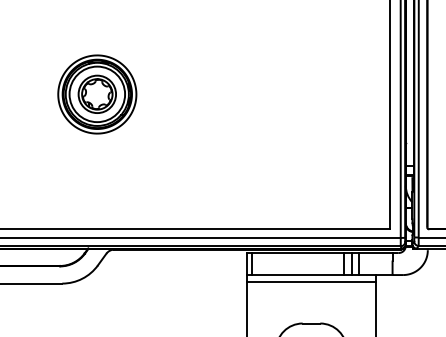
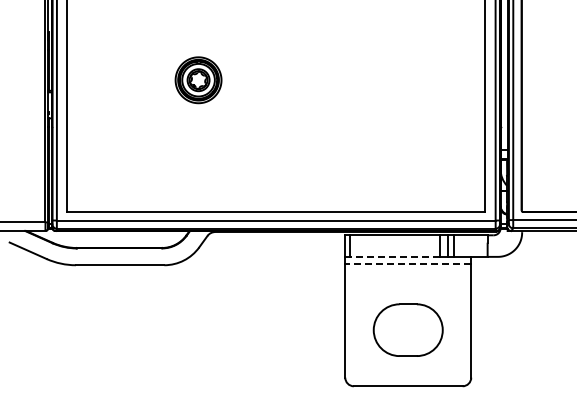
part: (97, 94) -> (198, 80), size x0.6
line: (297, 274) -> (394, 256), solid -> dashed
line: (311, 281) -> (408, 263), solid -> dashed

